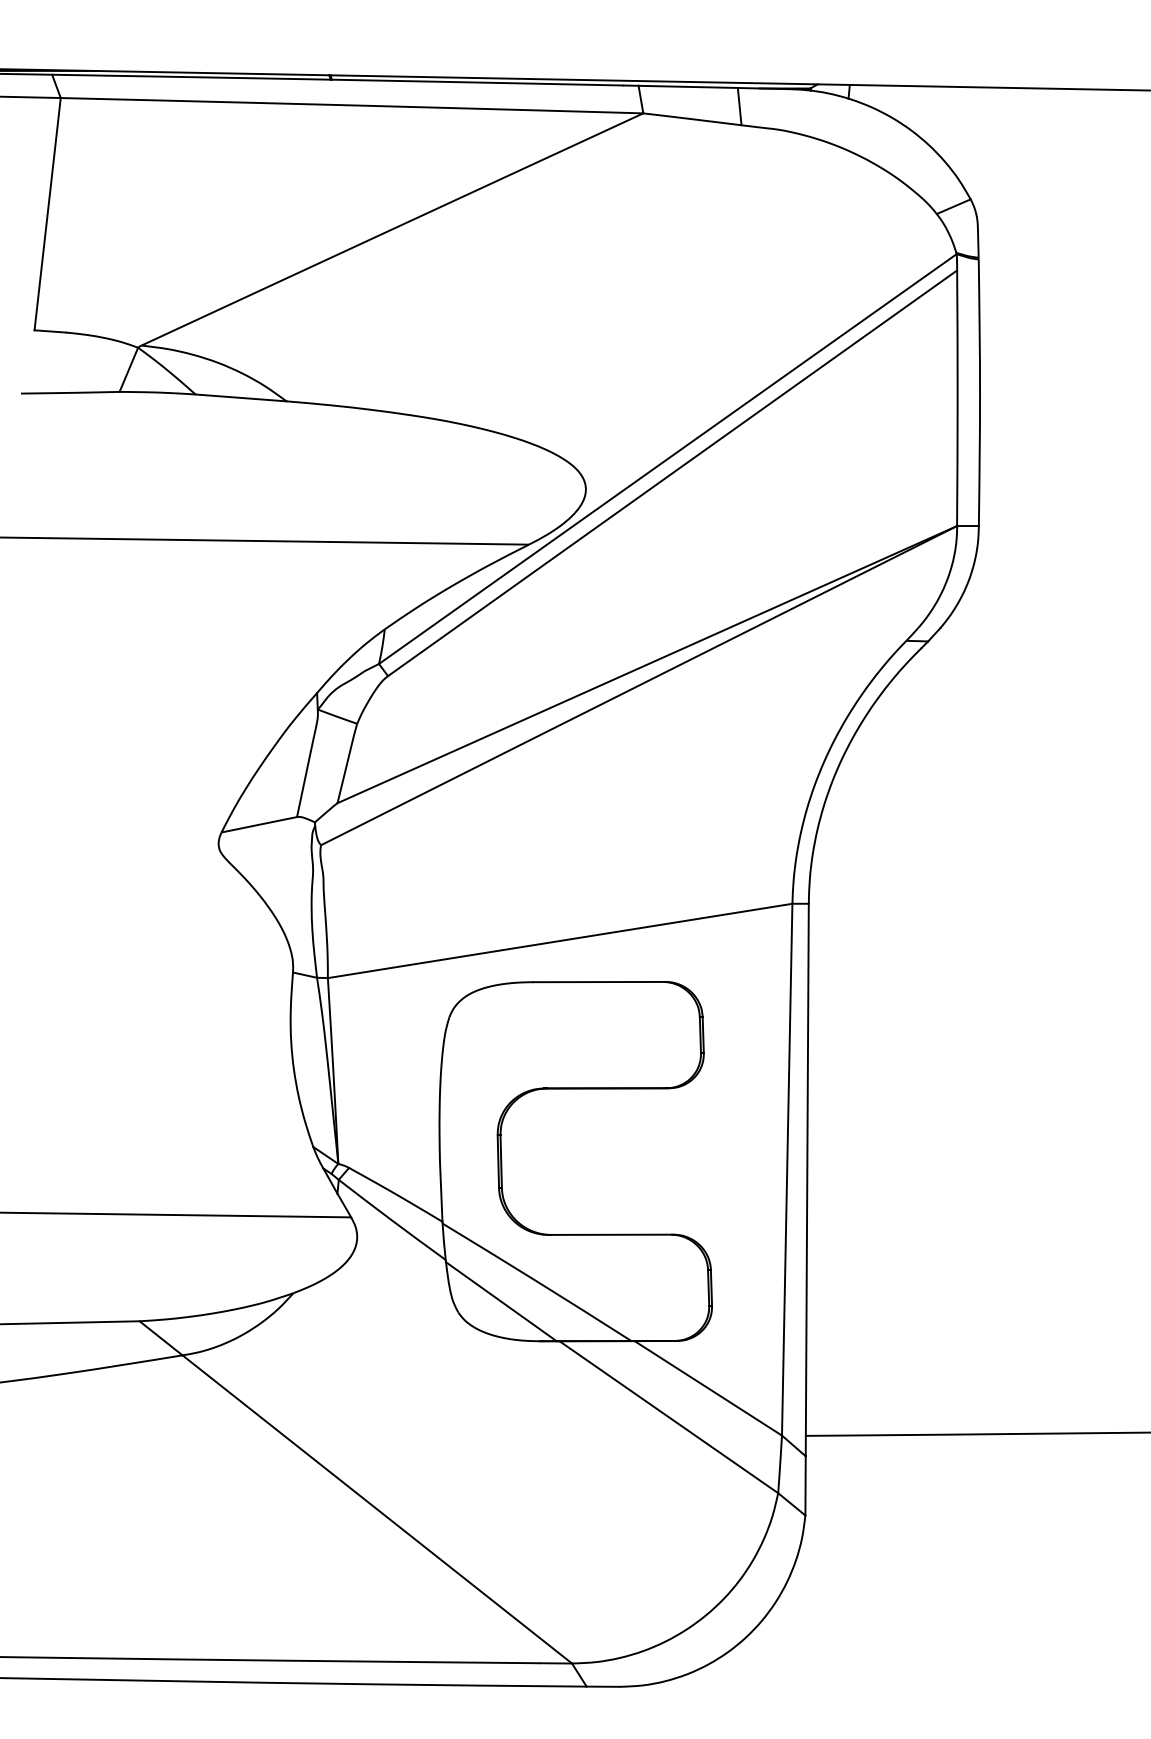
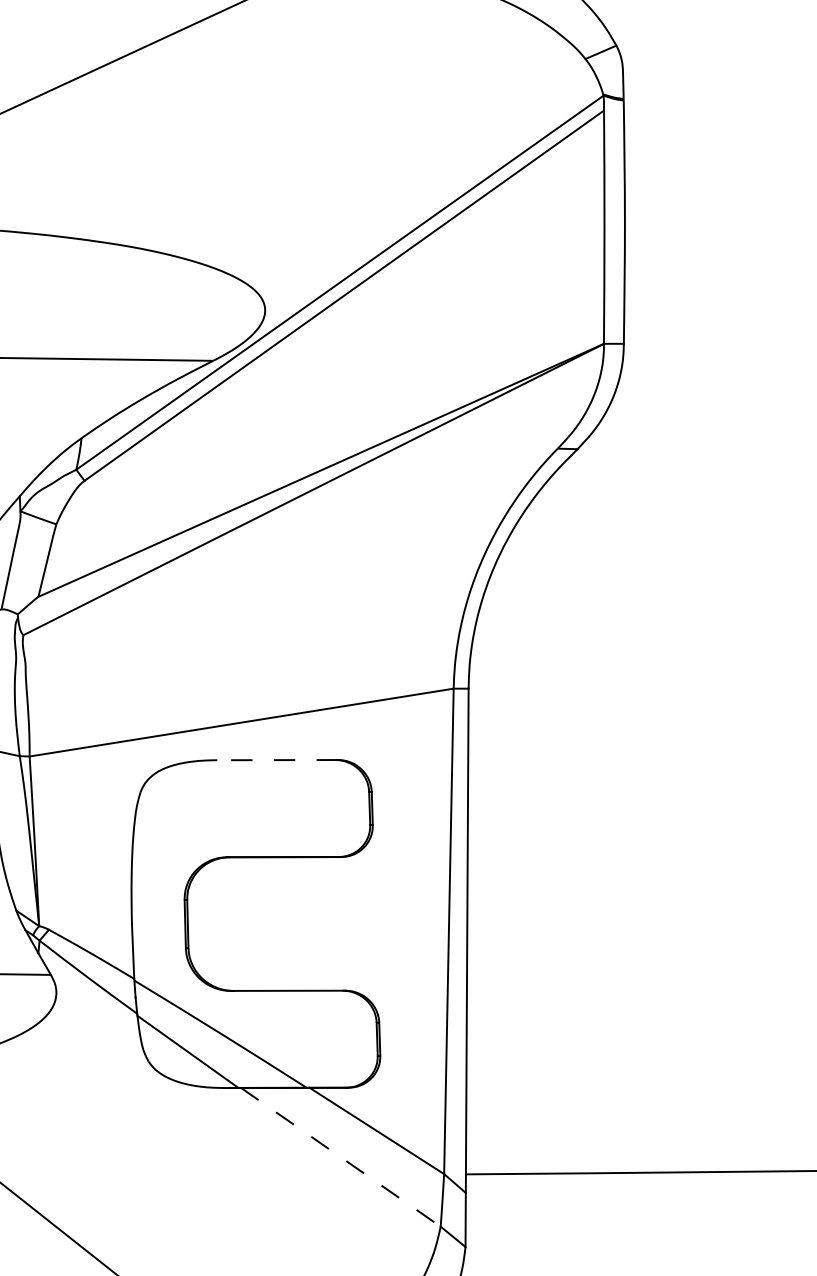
line: (599, 982) -> (277, 760), solid -> dashed
line: (669, 1417) -> (341, 1157), solid -> dashed

